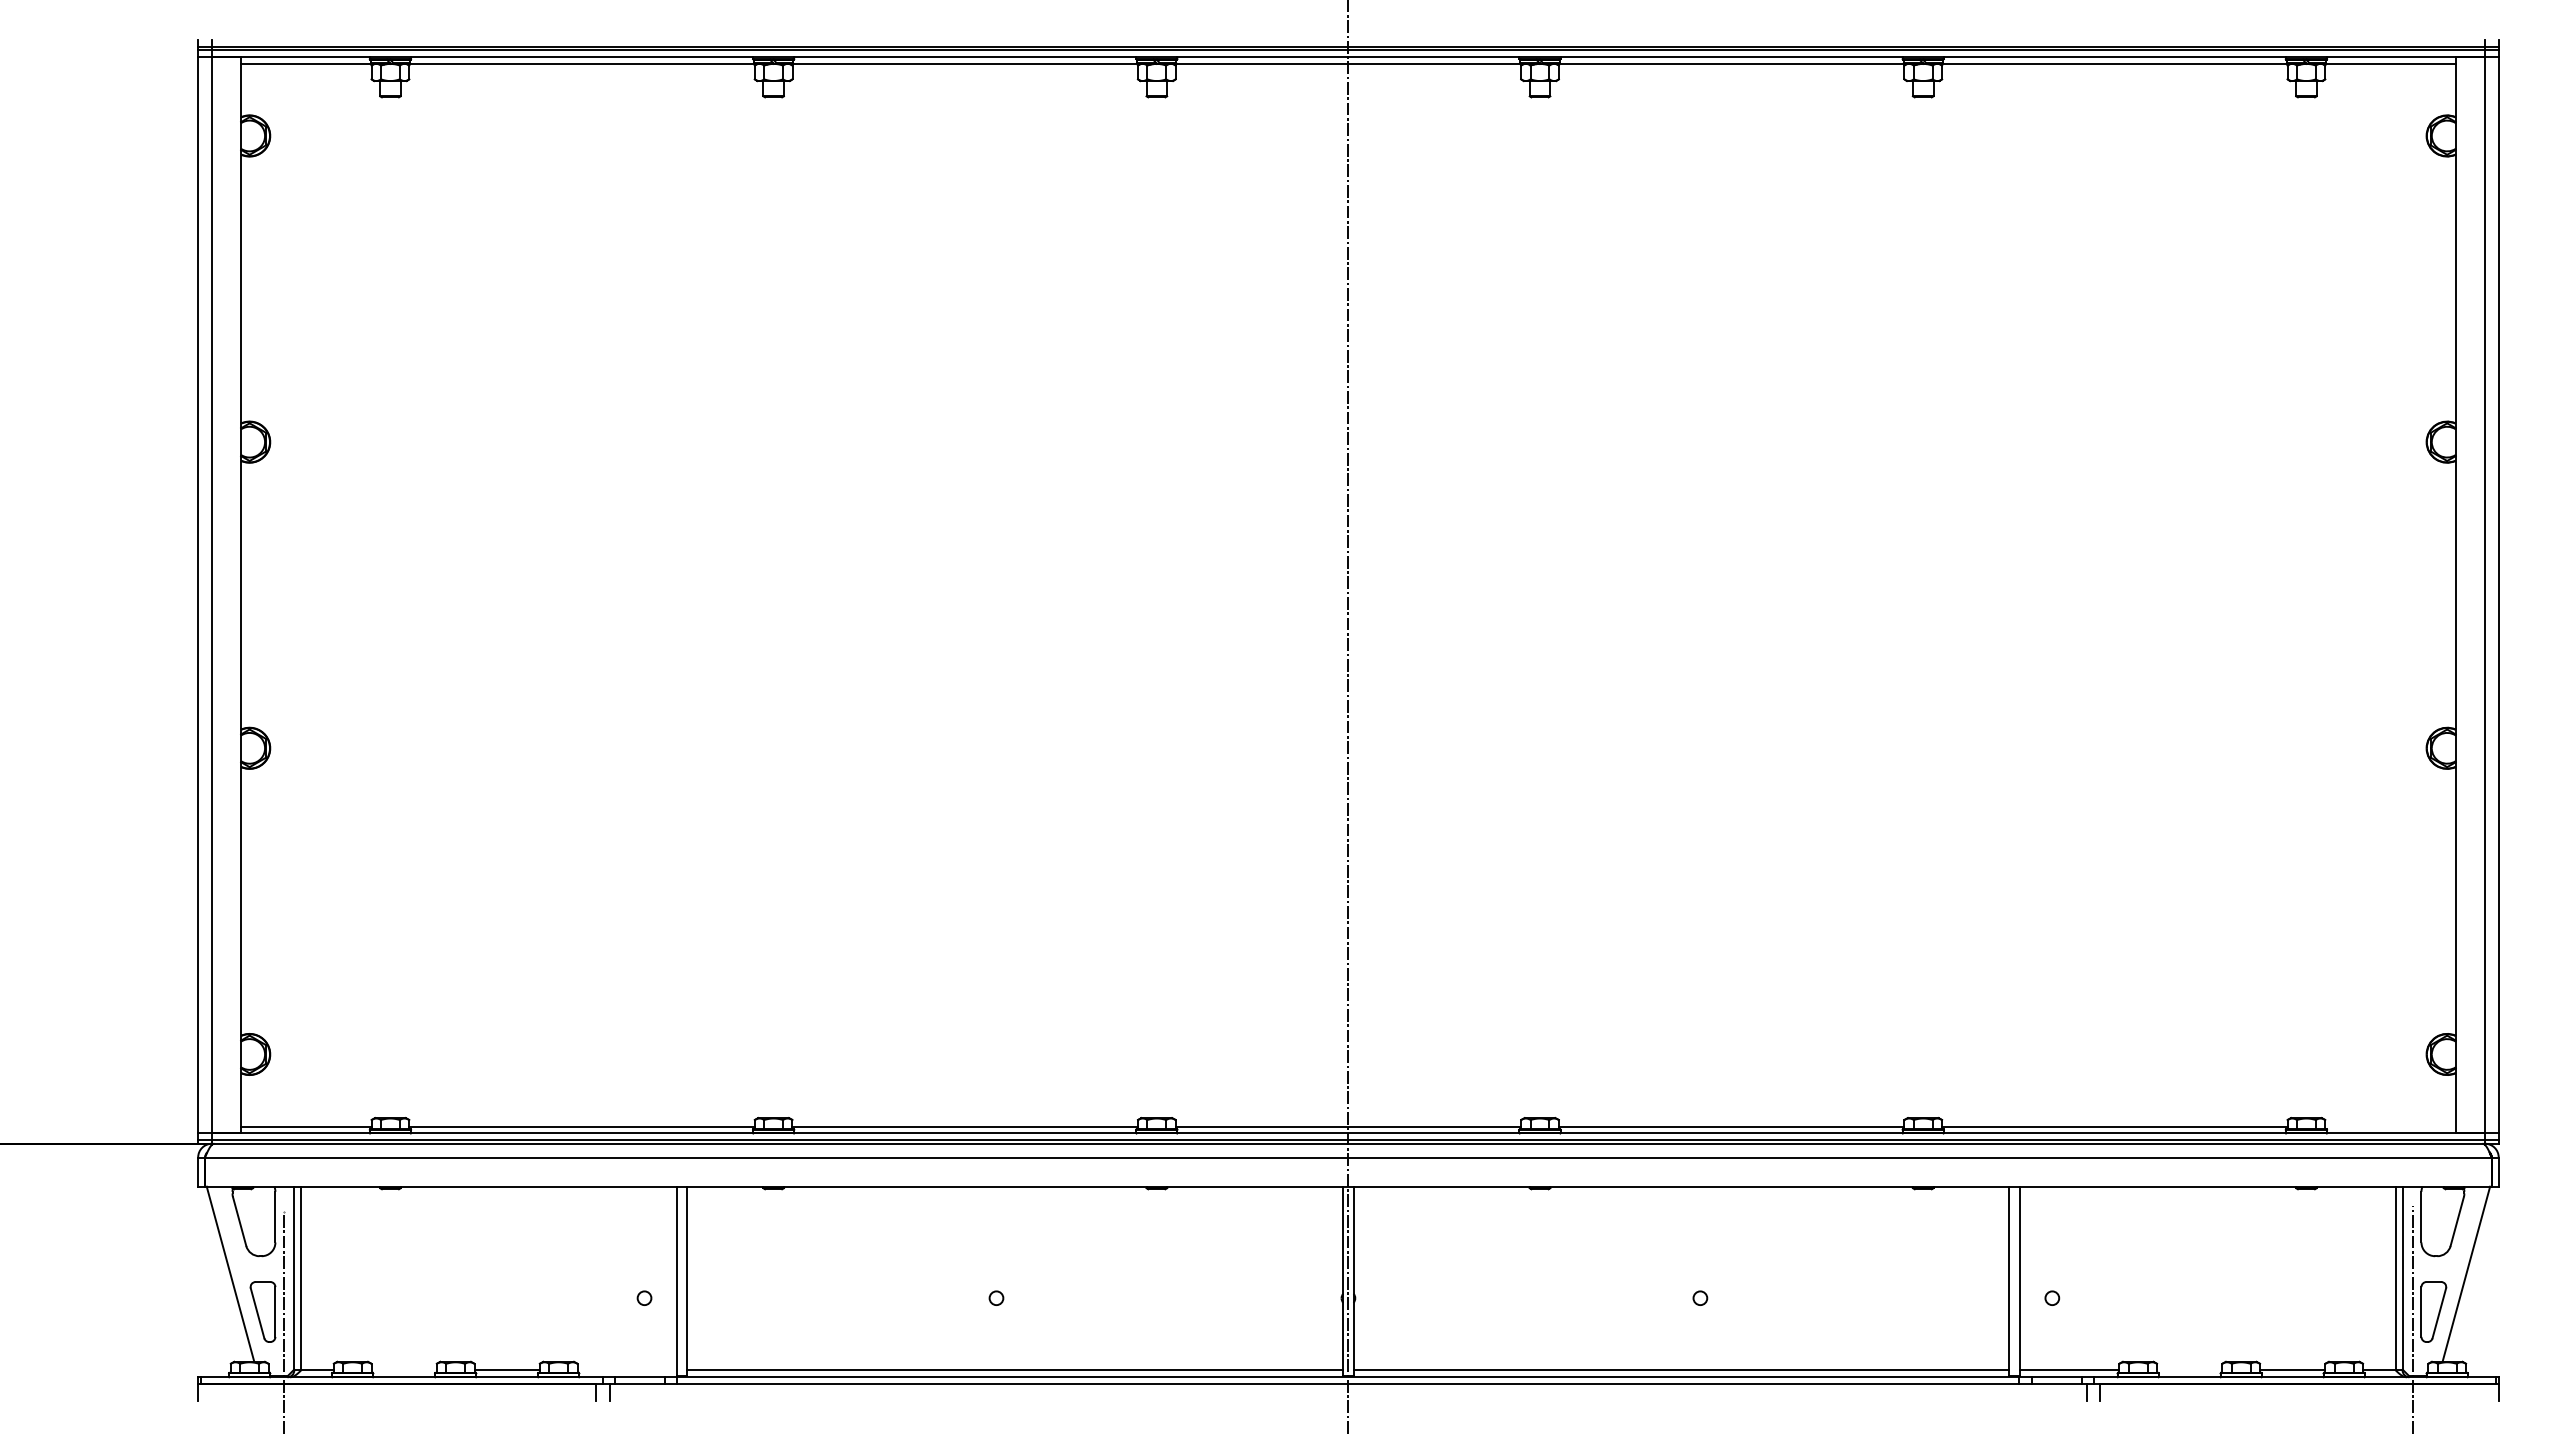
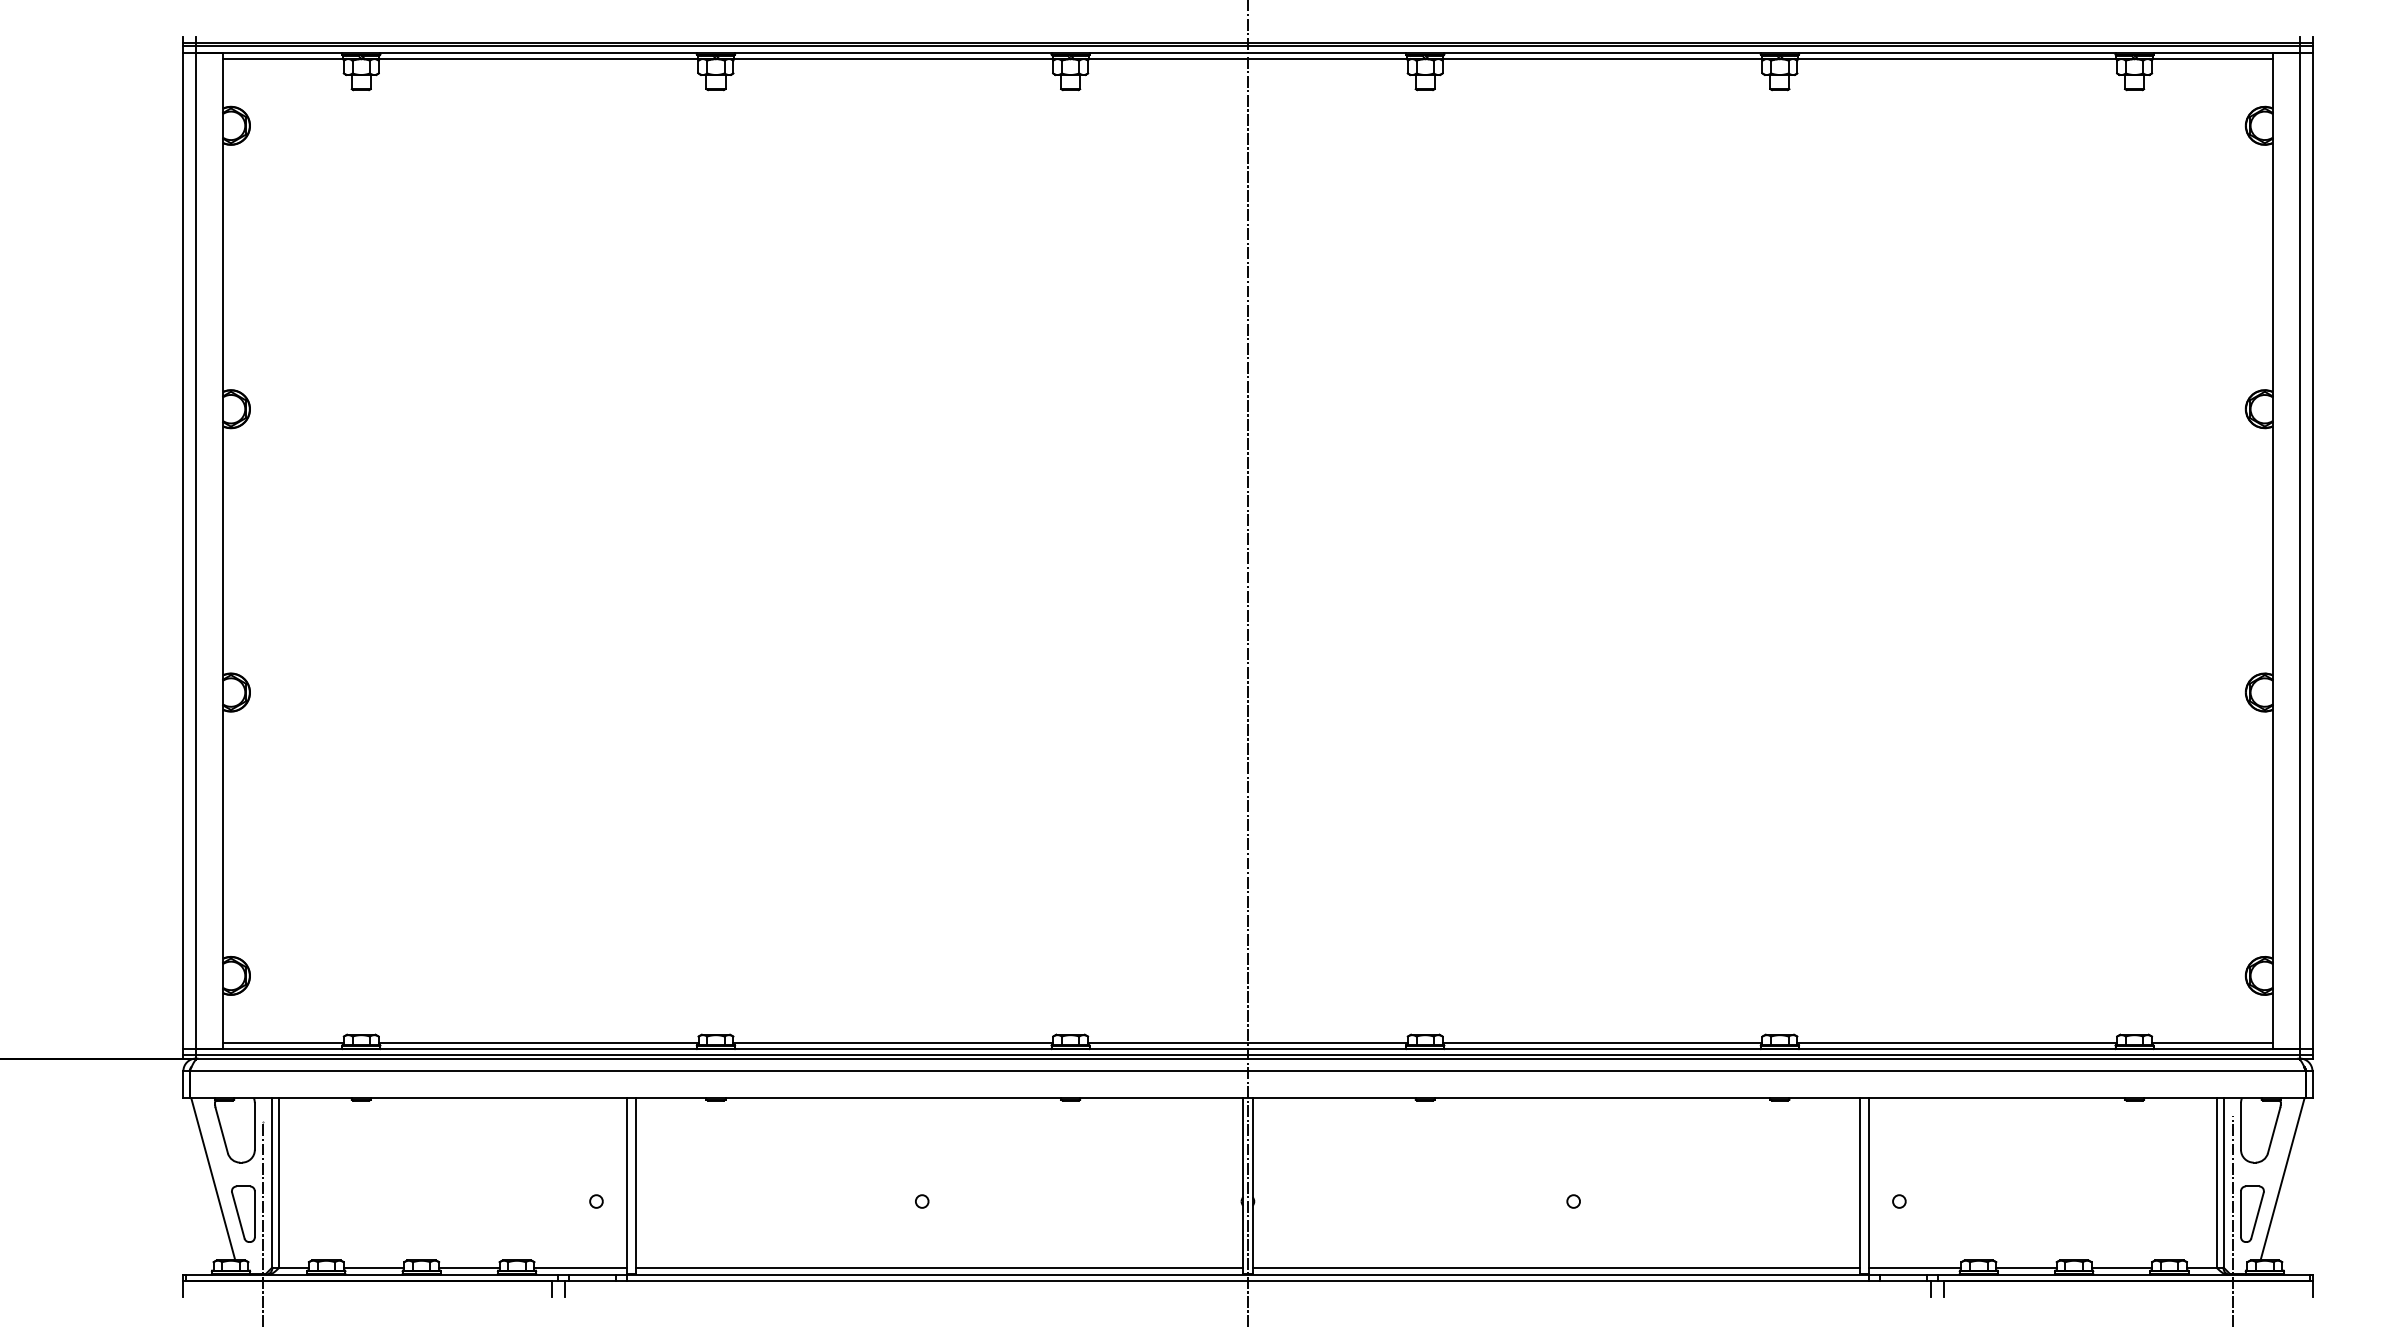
line: (2390, 1126) -> (2212, 1042), added
line: (403, 1370) -> (373, 1268), added
line: (627, 1370) -> (580, 1268), added
line: (2189, 1370) -> (2026, 1268), added

